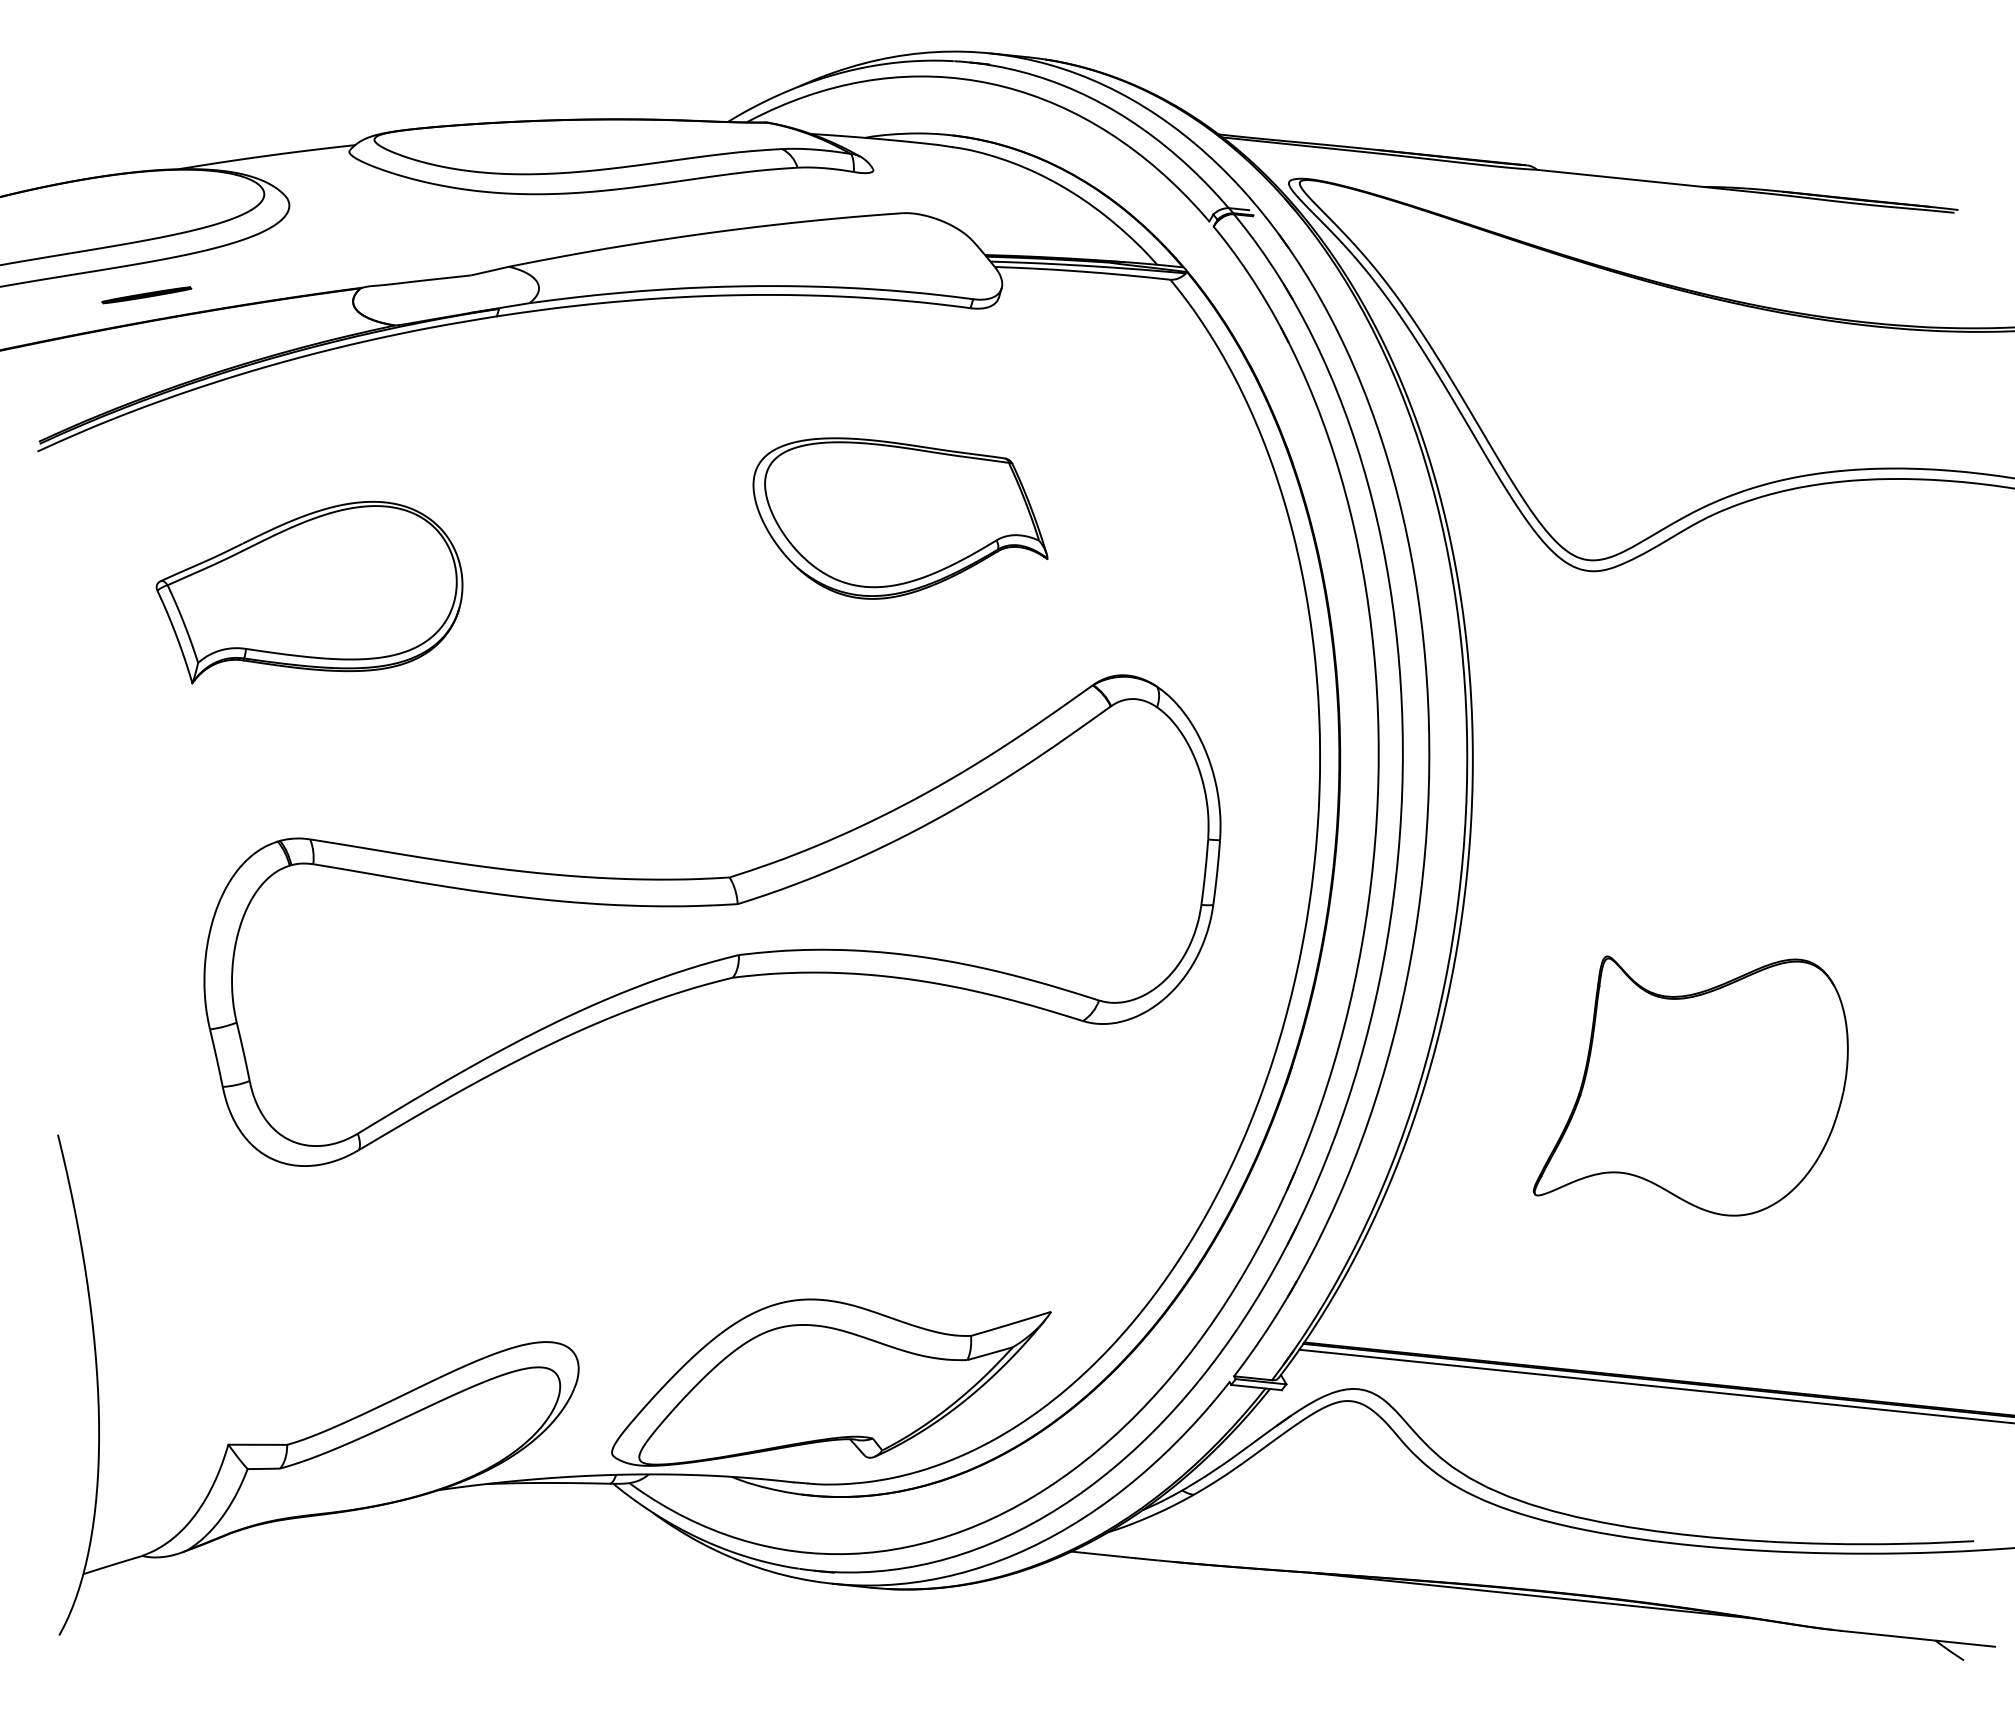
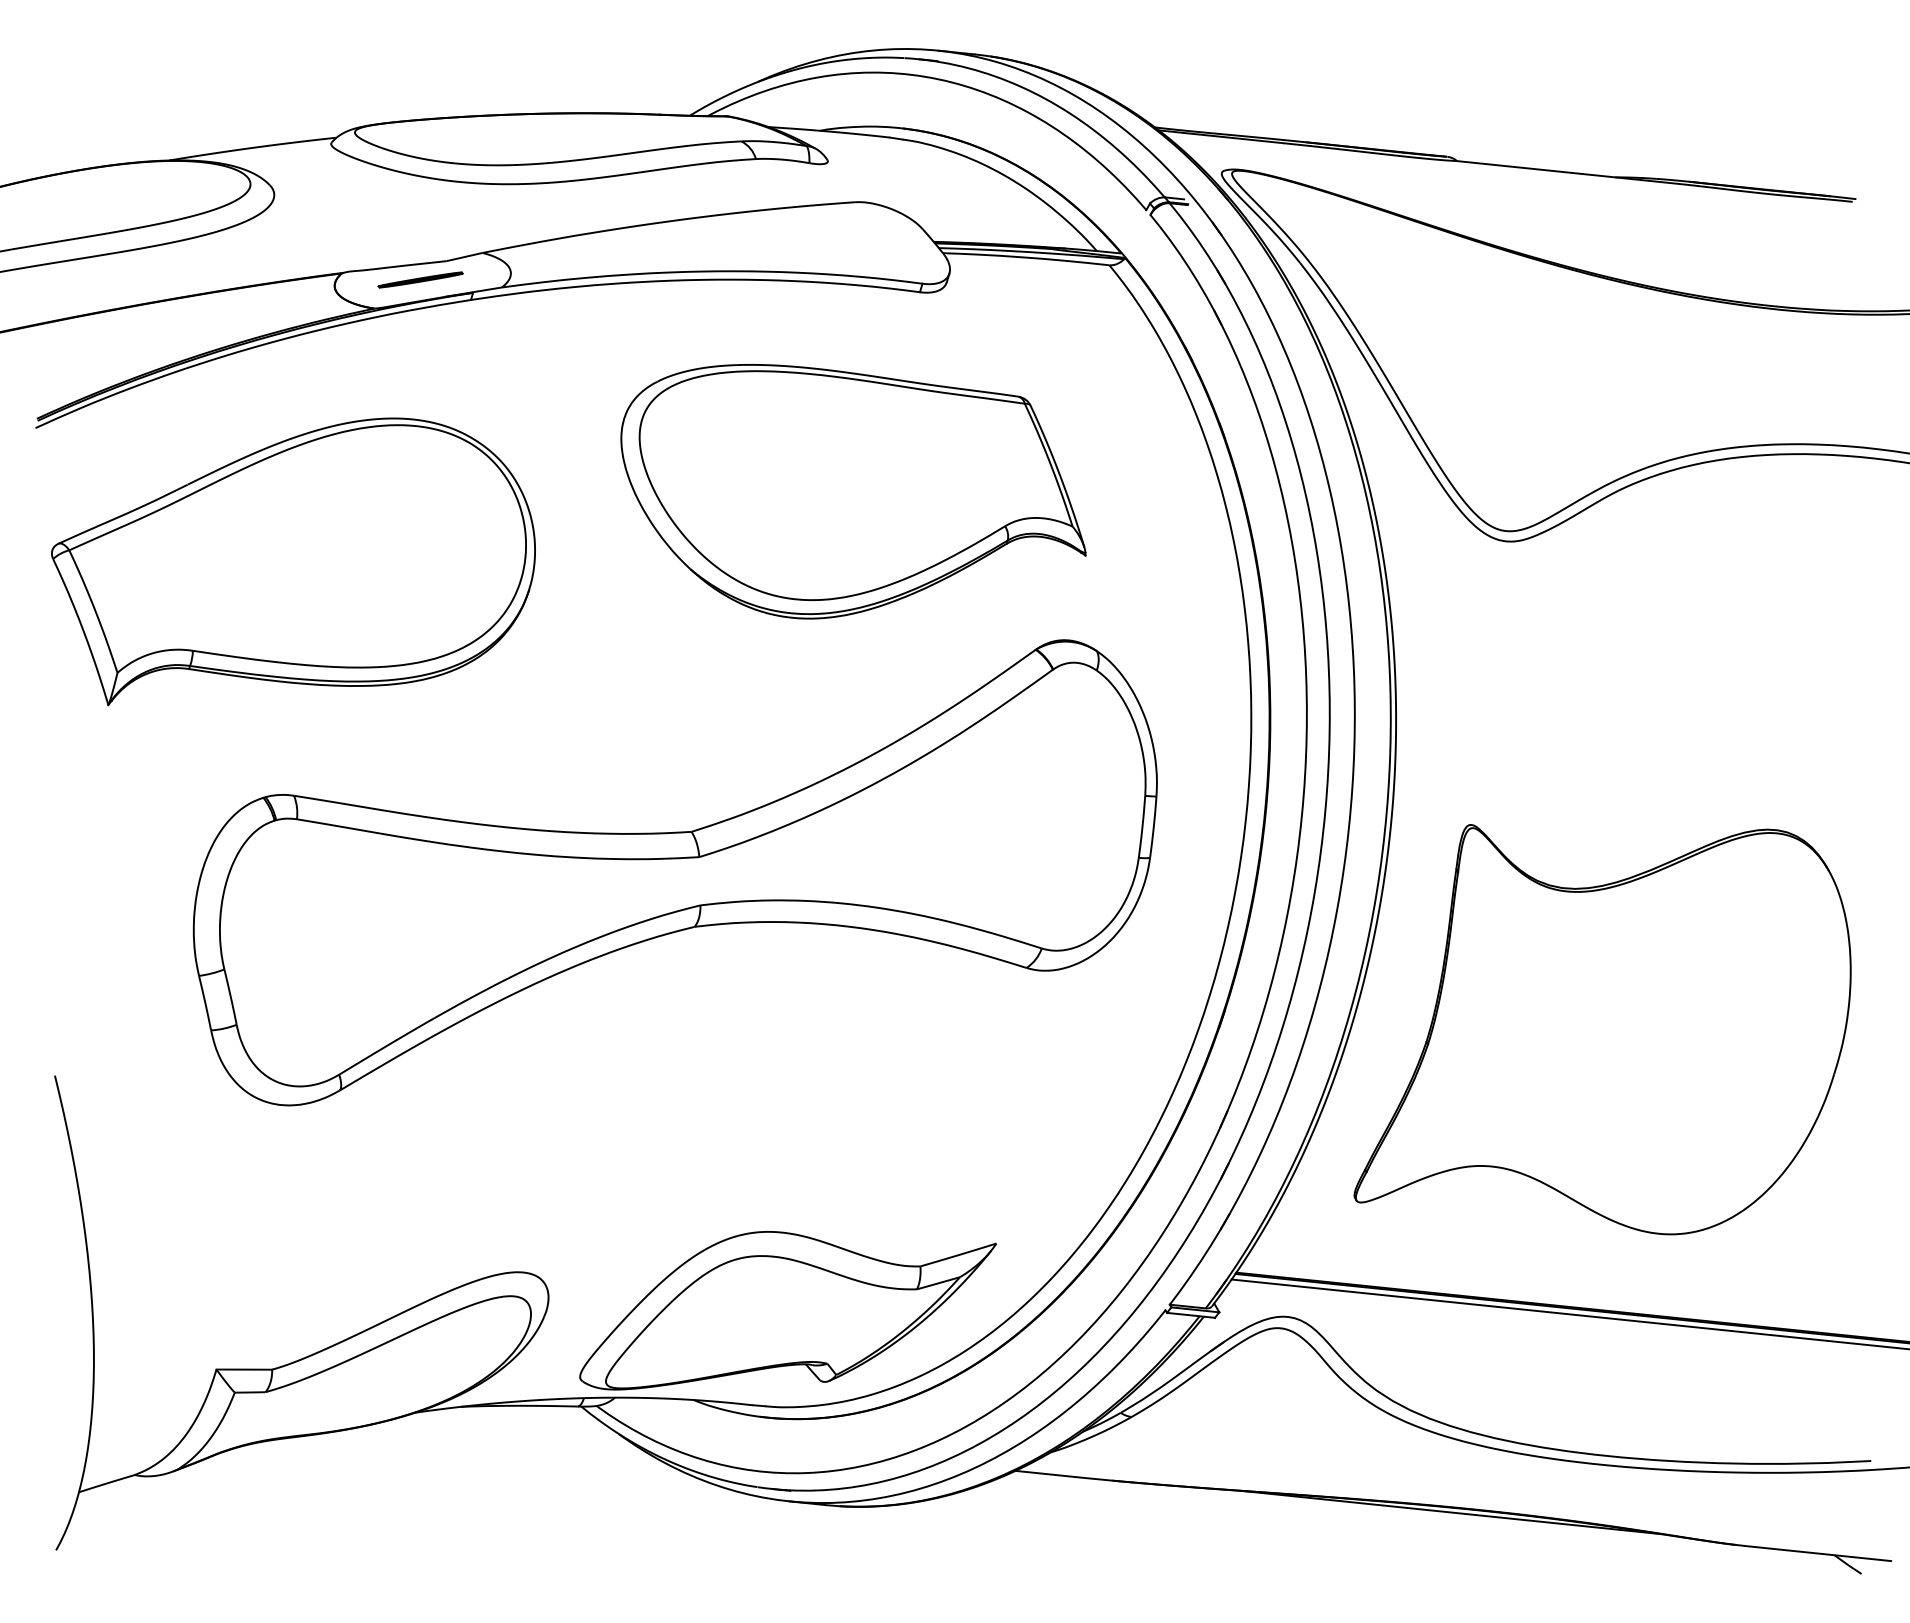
part: (146, 295) -> (420, 280), moved
part: (900, 518) -> (853, 491), size x1.67
part: (309, 592) -> (293, 561), size x1.67
part: (1690, 1085) -> (1602, 1029), size x1.67

